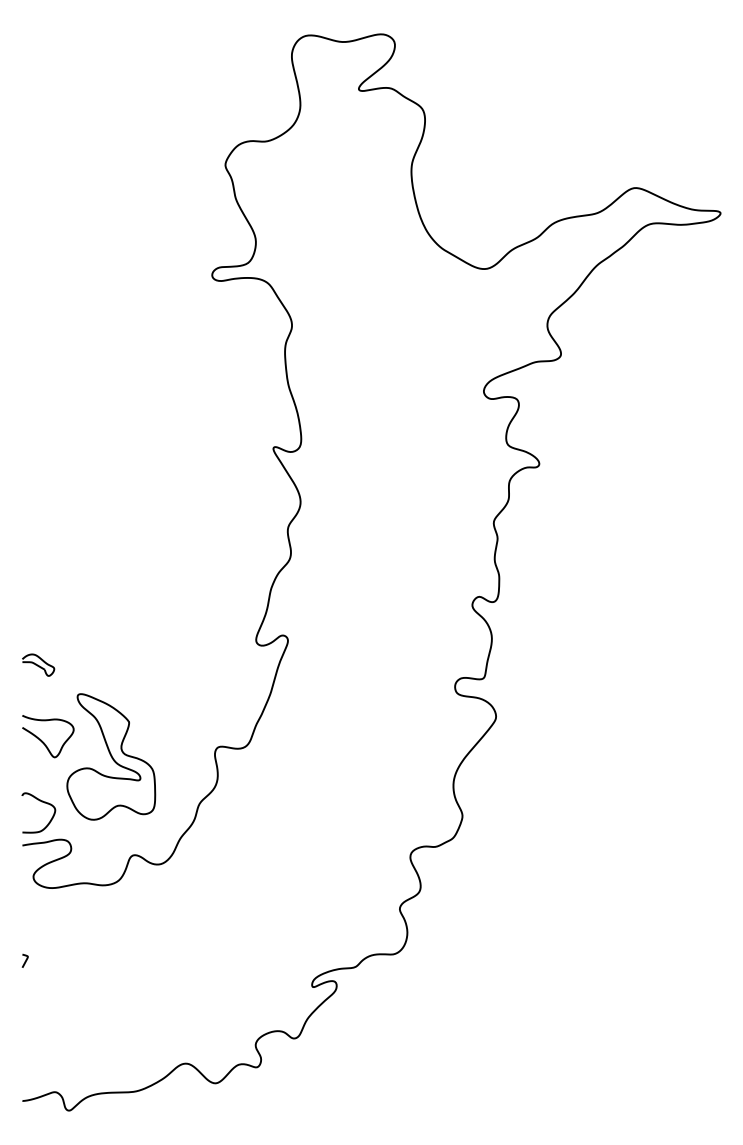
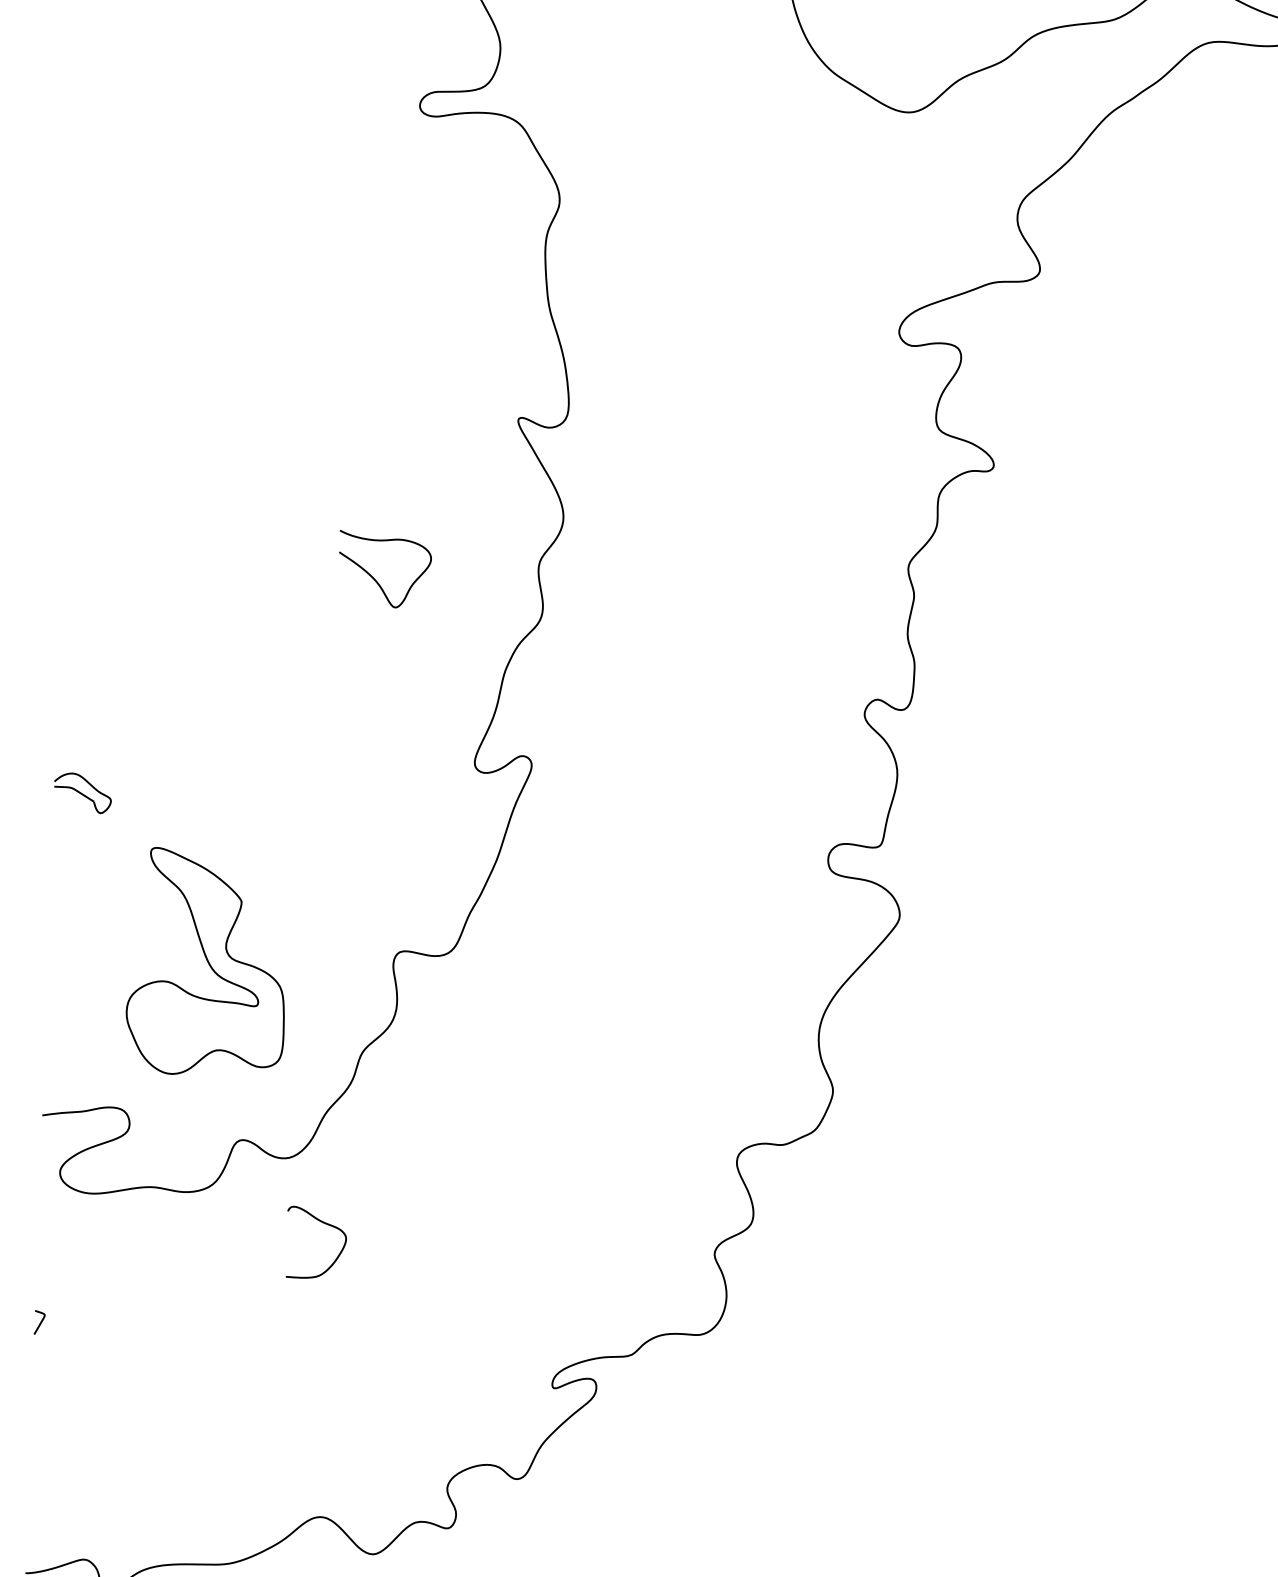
curve: (43, 741) -> (376, 578), moved
curve: (41, 802) -> (321, 1224), moved

